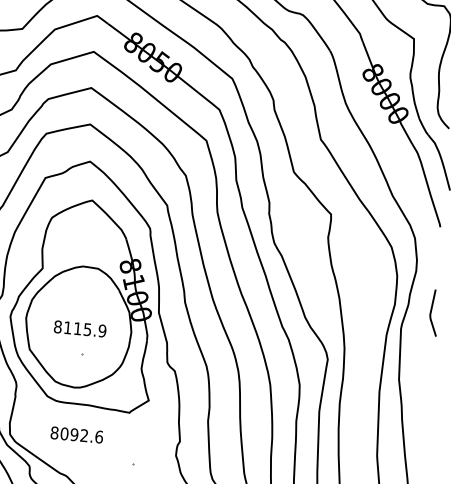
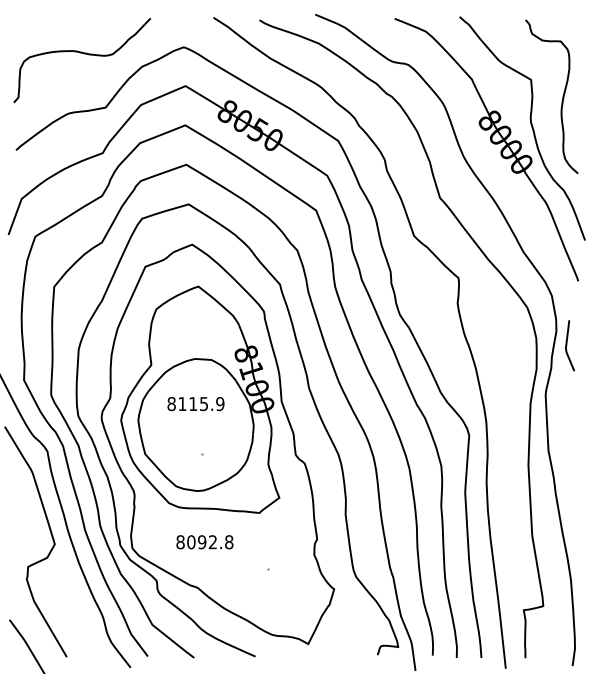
line: (431, 312) -> (567, 345), moved
text: (79, 329) -> (195, 404), moved
text: (99, 437) -> (229, 542), 8092.6 -> 8092.8

